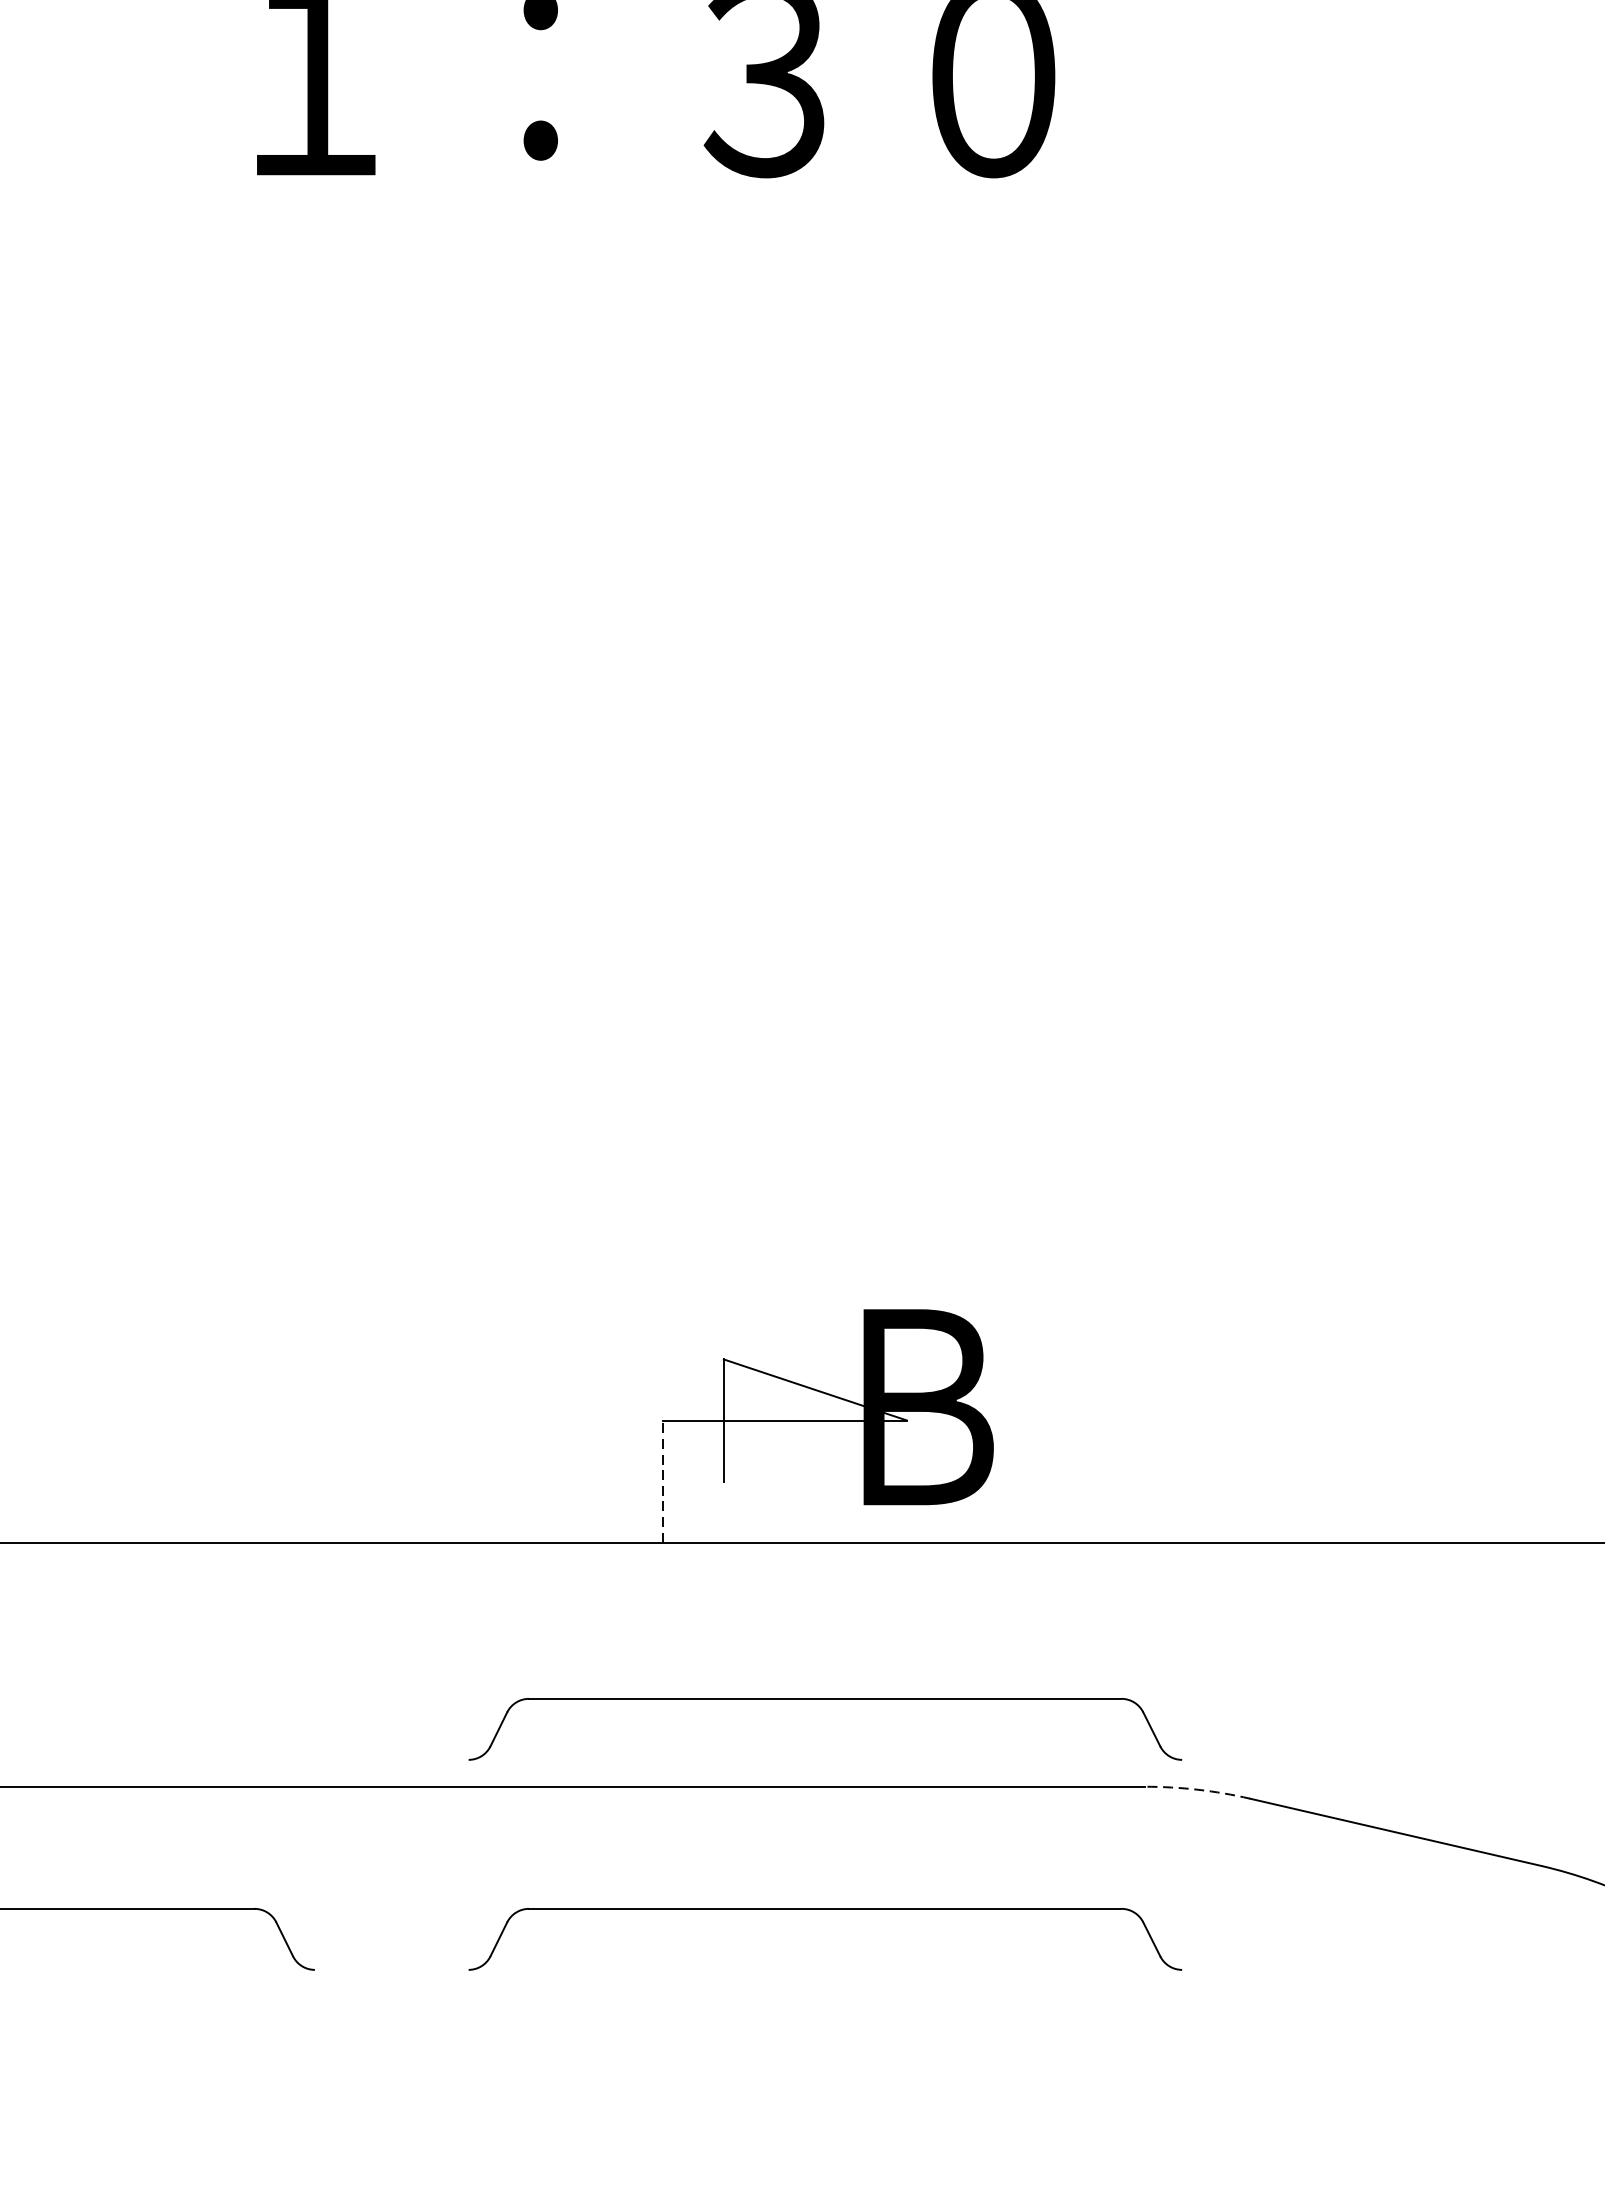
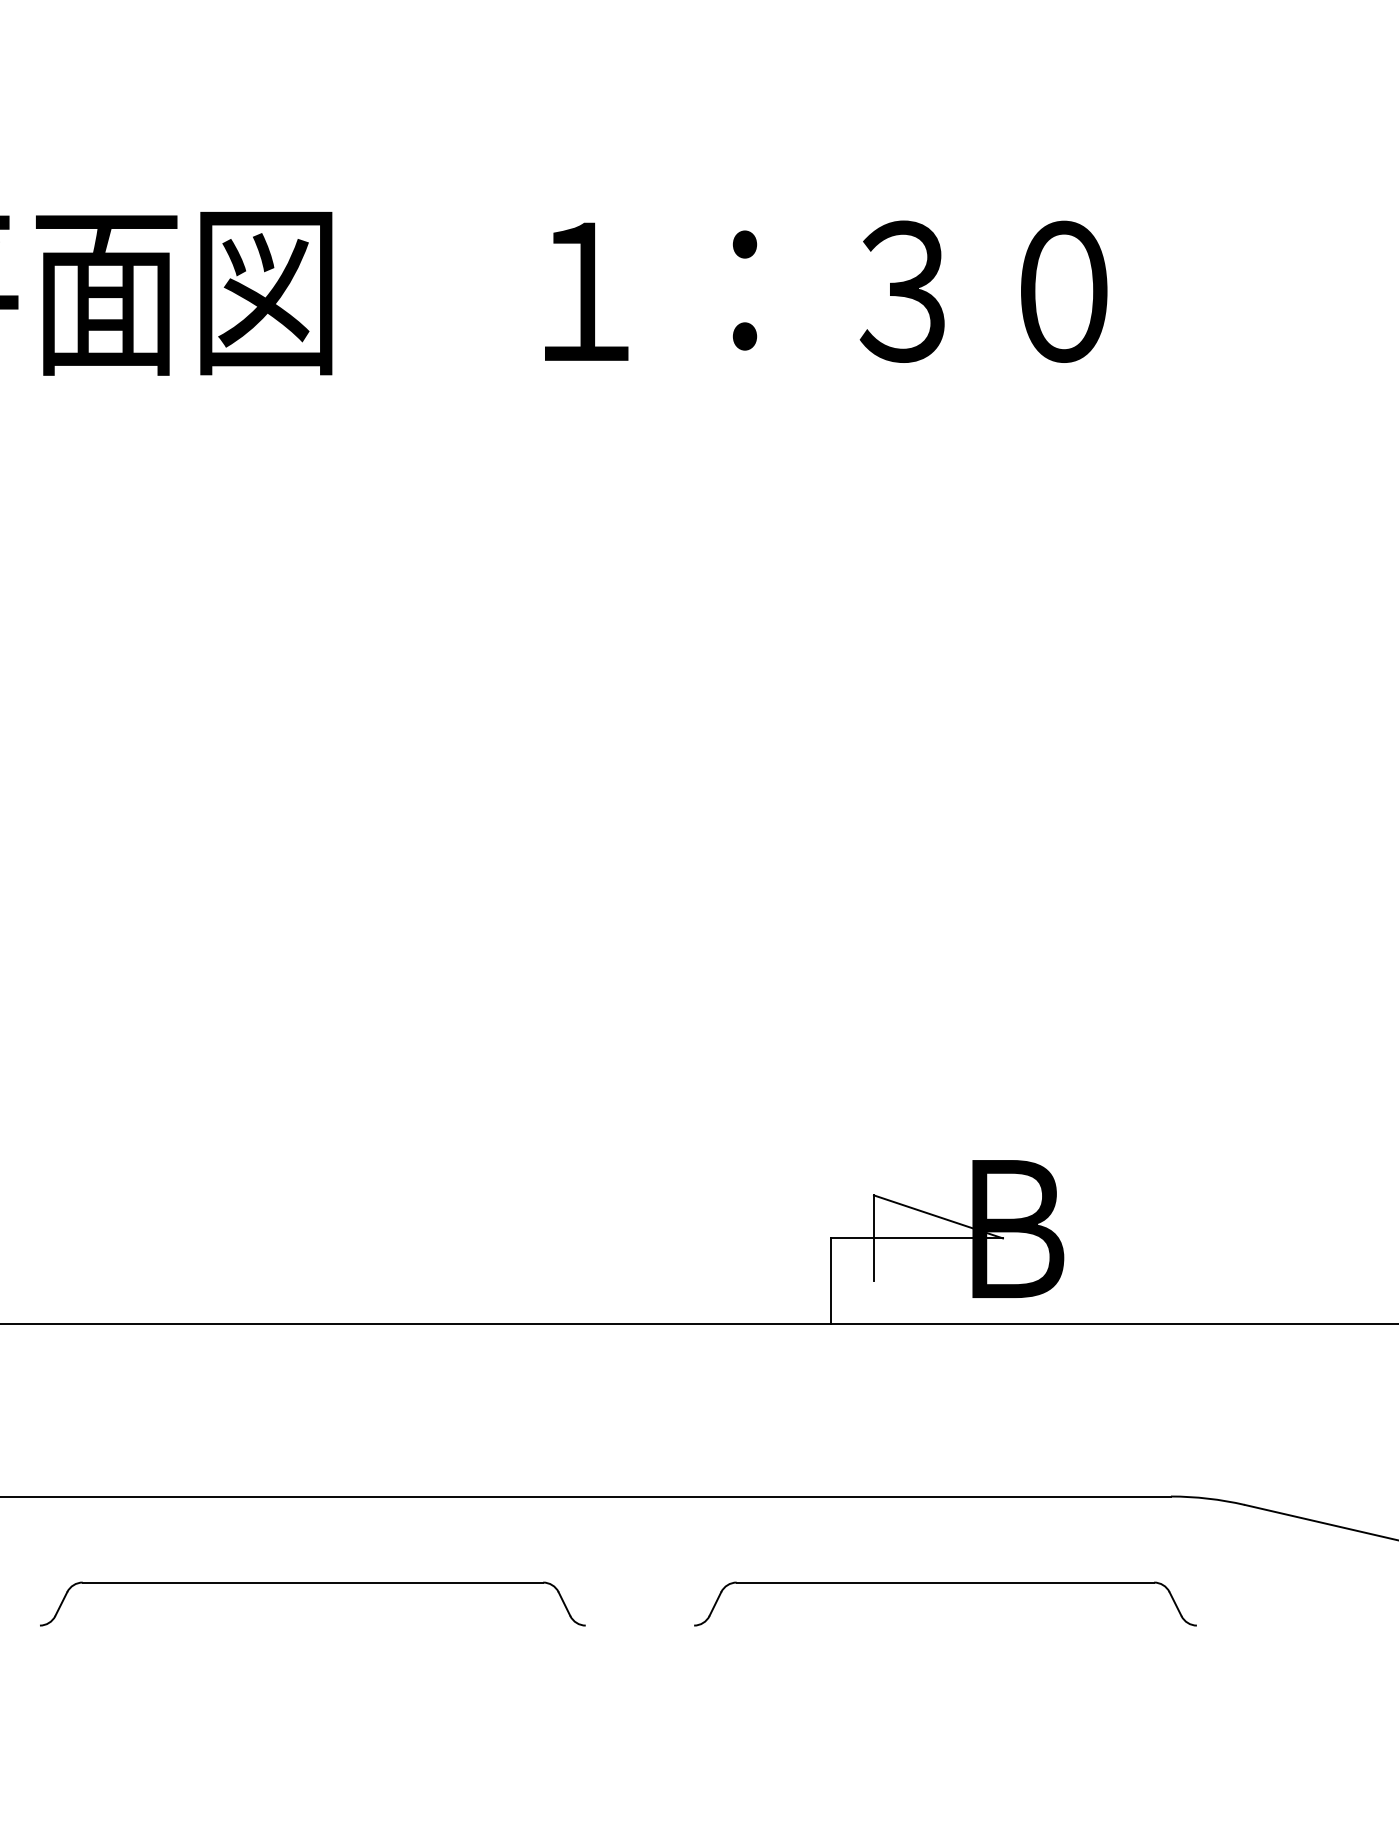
line: (662, 1480) -> (830, 1280), dashed -> solid
part: (825, 1700) -> (945, 1435), removed
arc: (1198, 1789) -> (1208, 1498), dashed -> solid

